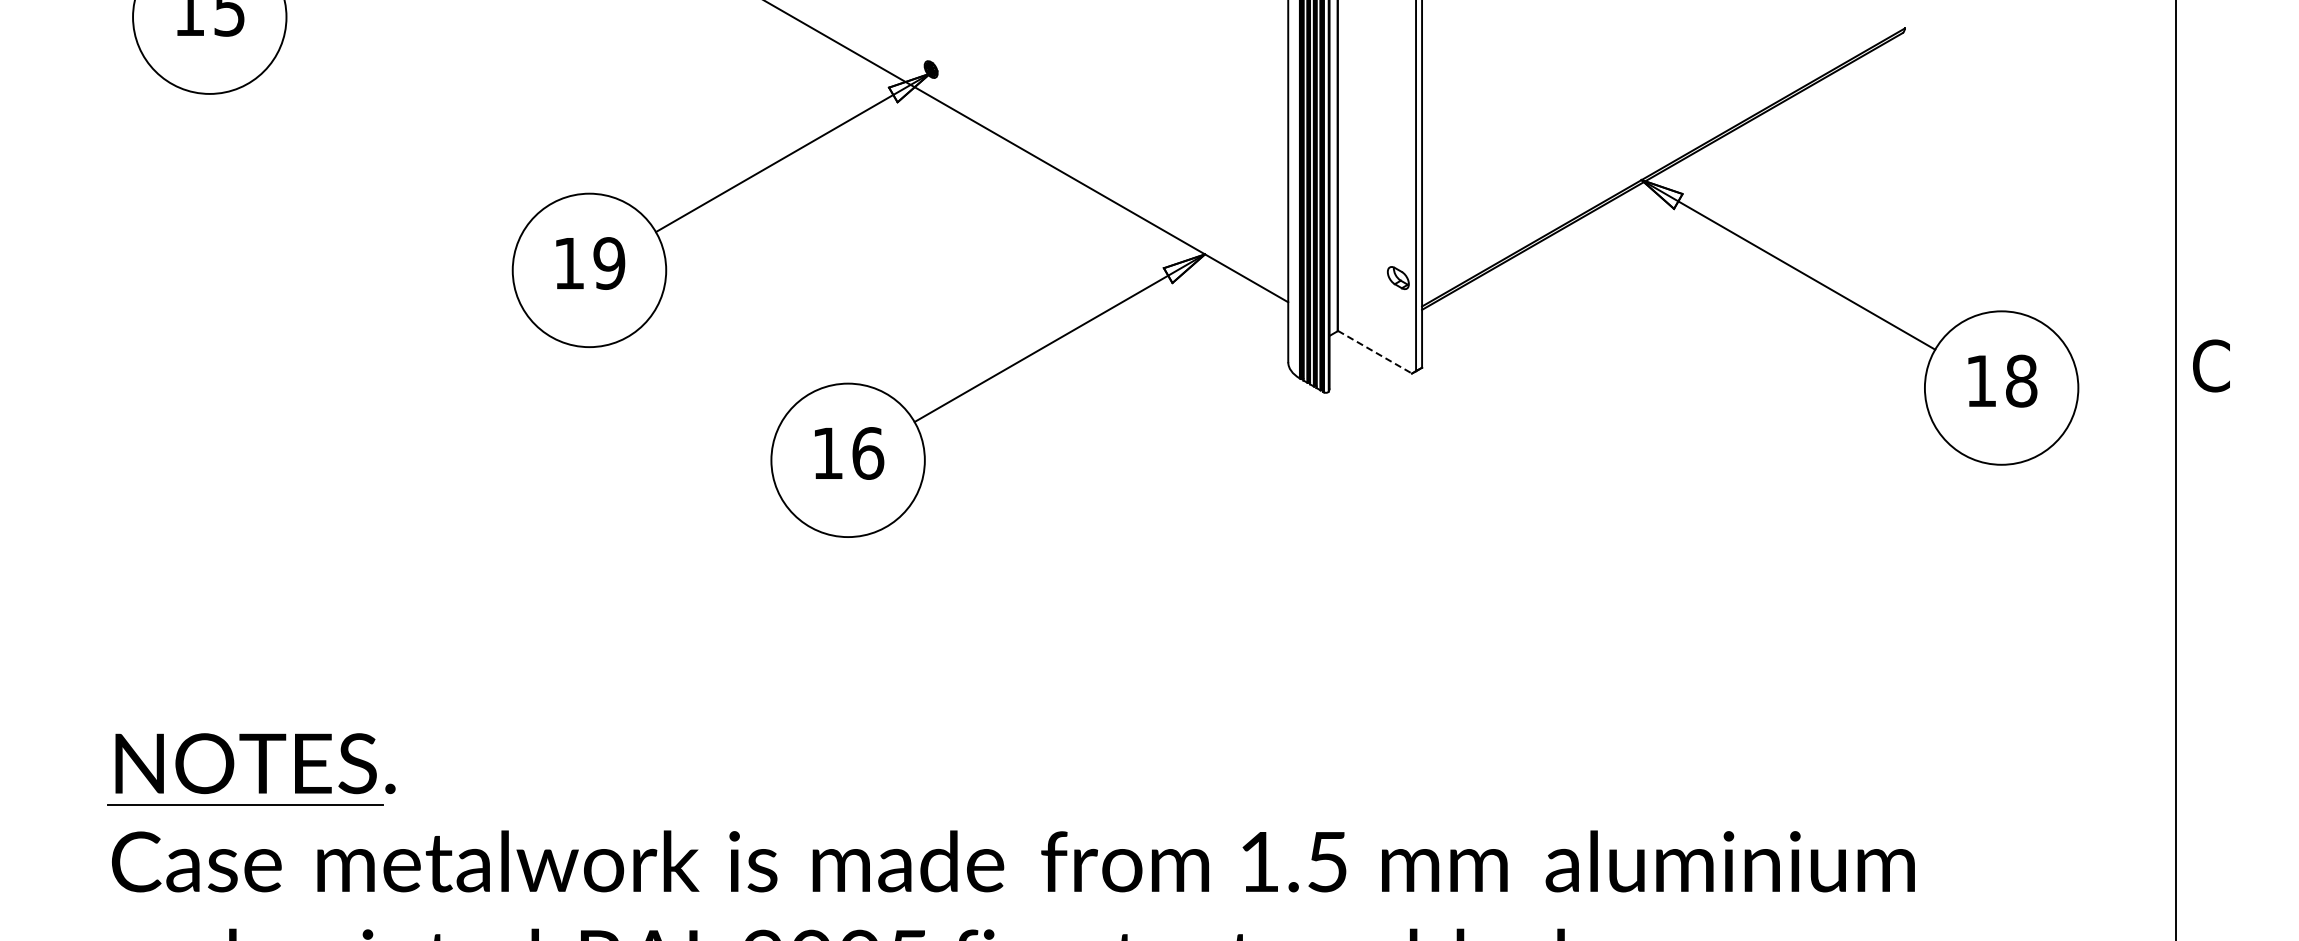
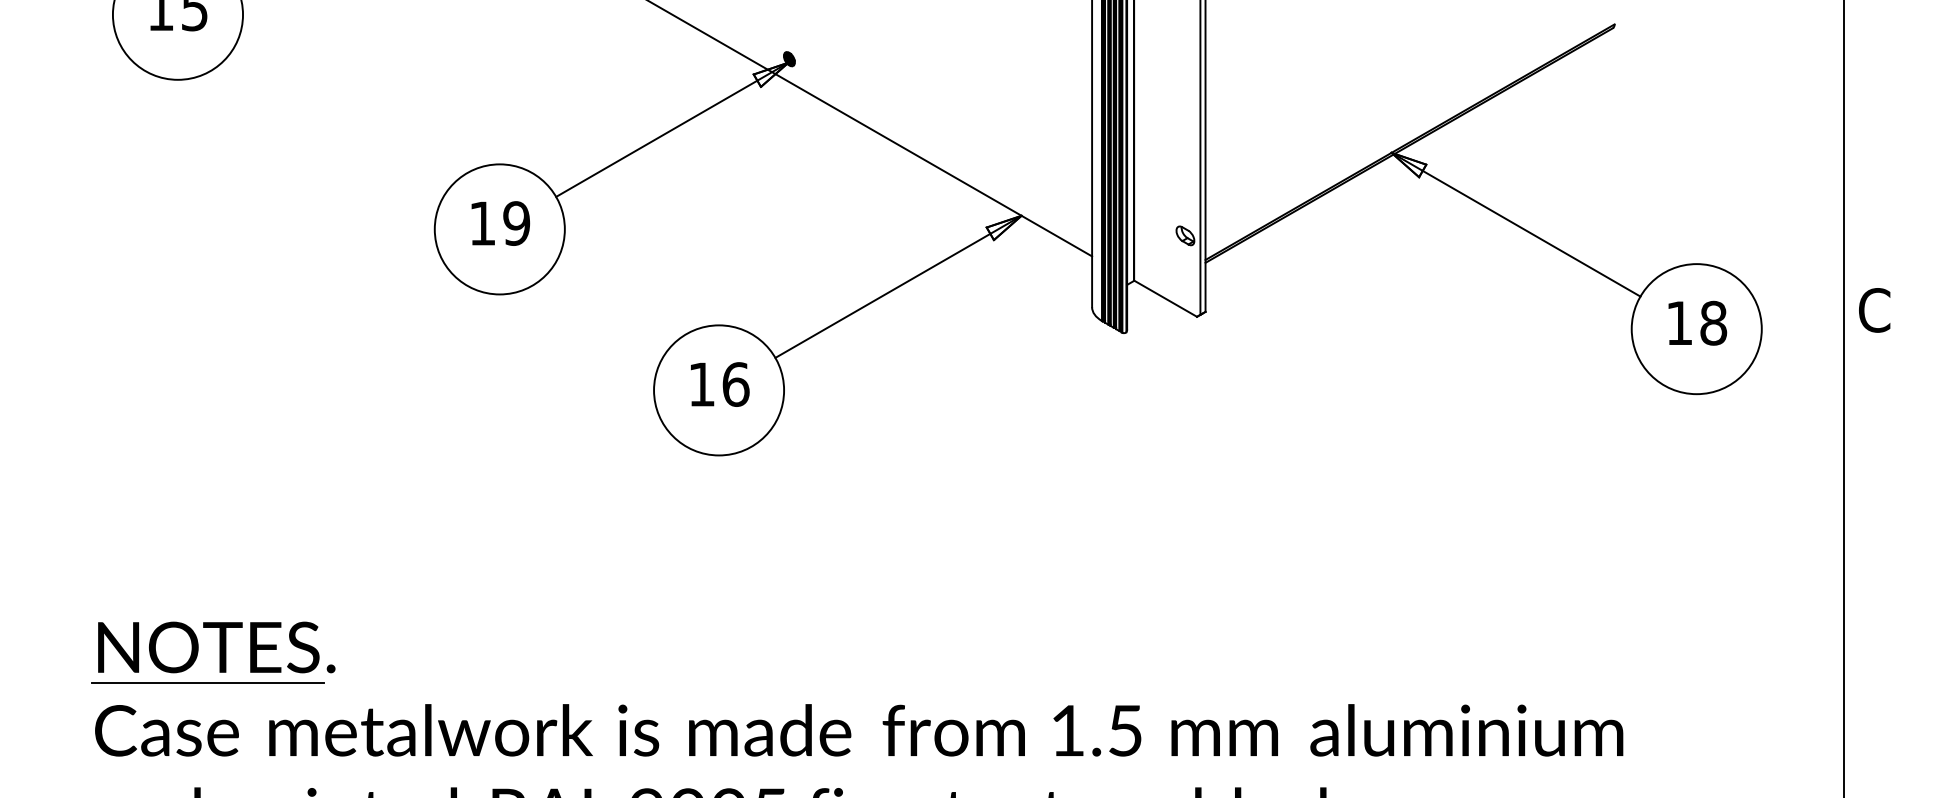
line: (1374, 352) -> (1165, 298), dashed -> solid

